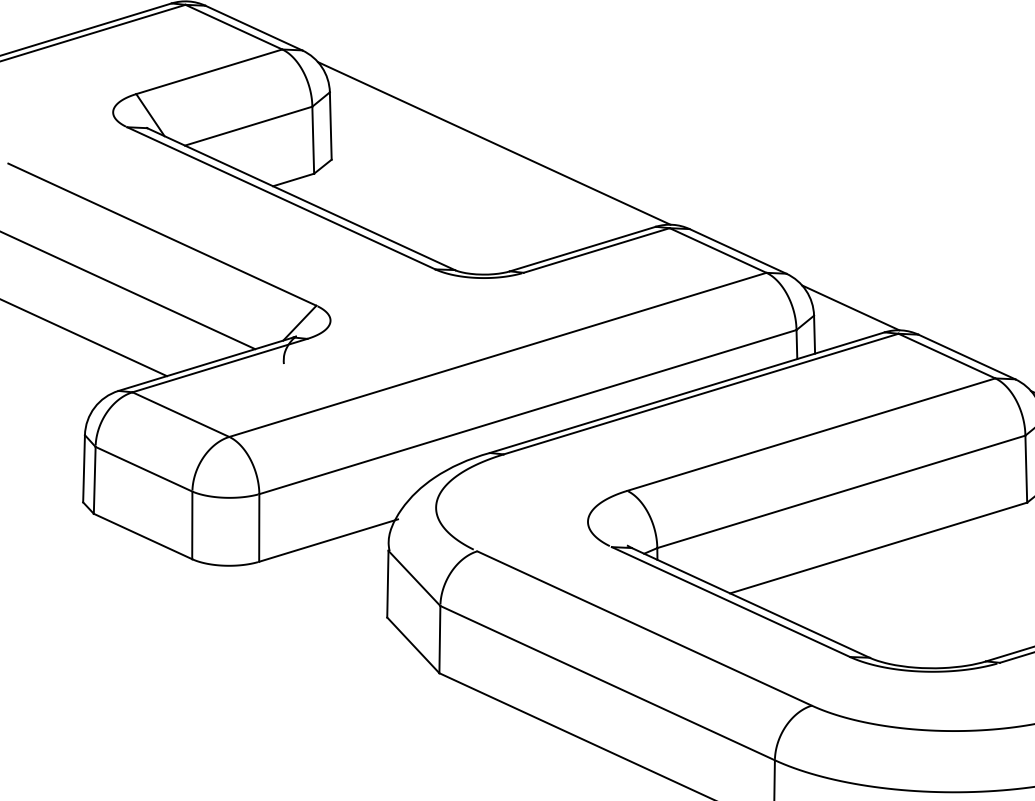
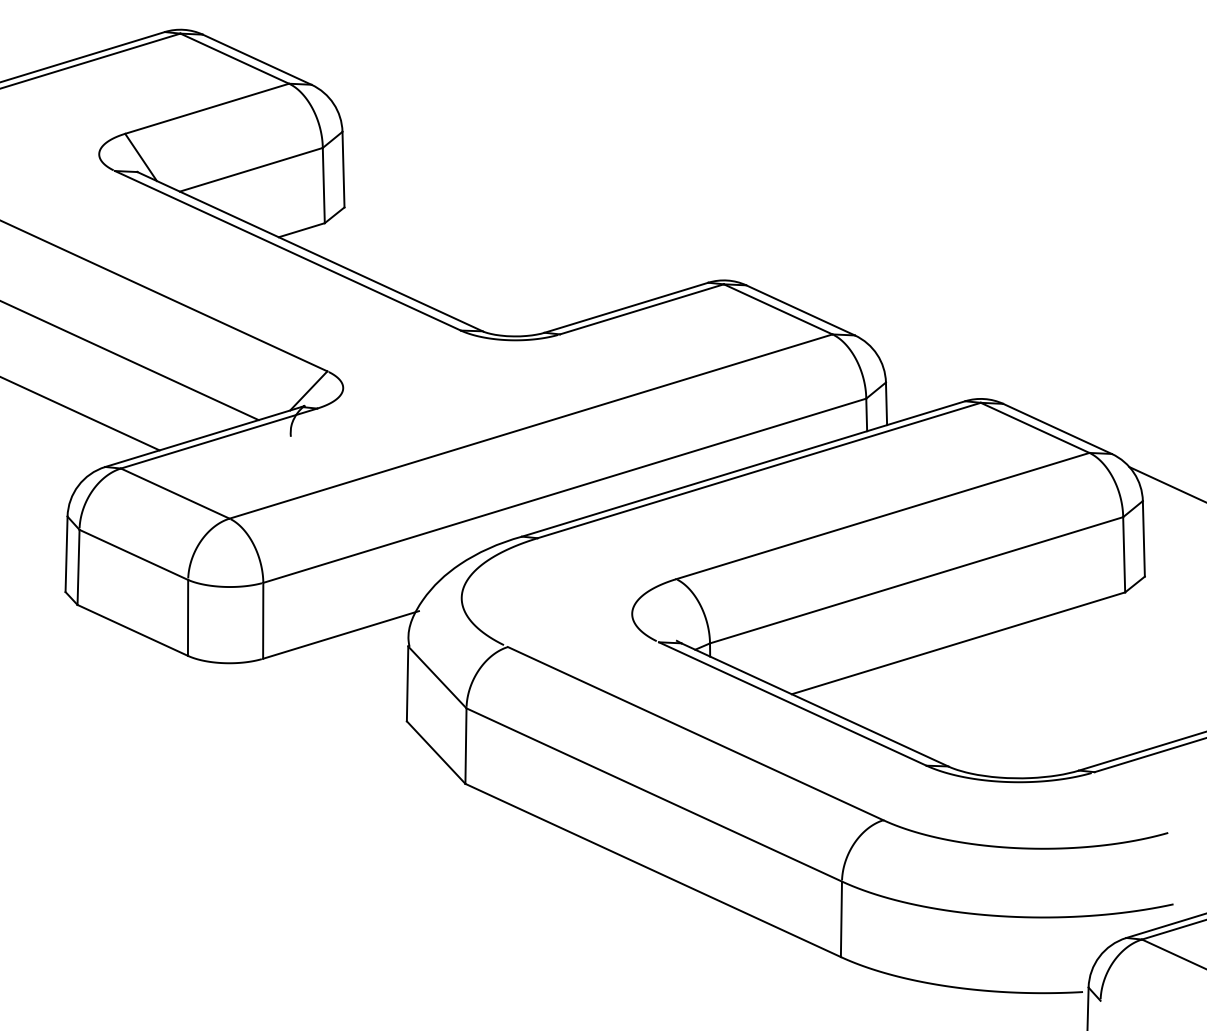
line: (493, 142) -> (526, 188), removed
line: (850, 307) -> (926, 373), removed

